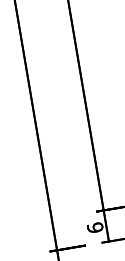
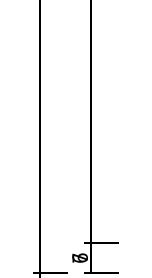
text: (94, 227) -> (79, 257), 6 -> 7

